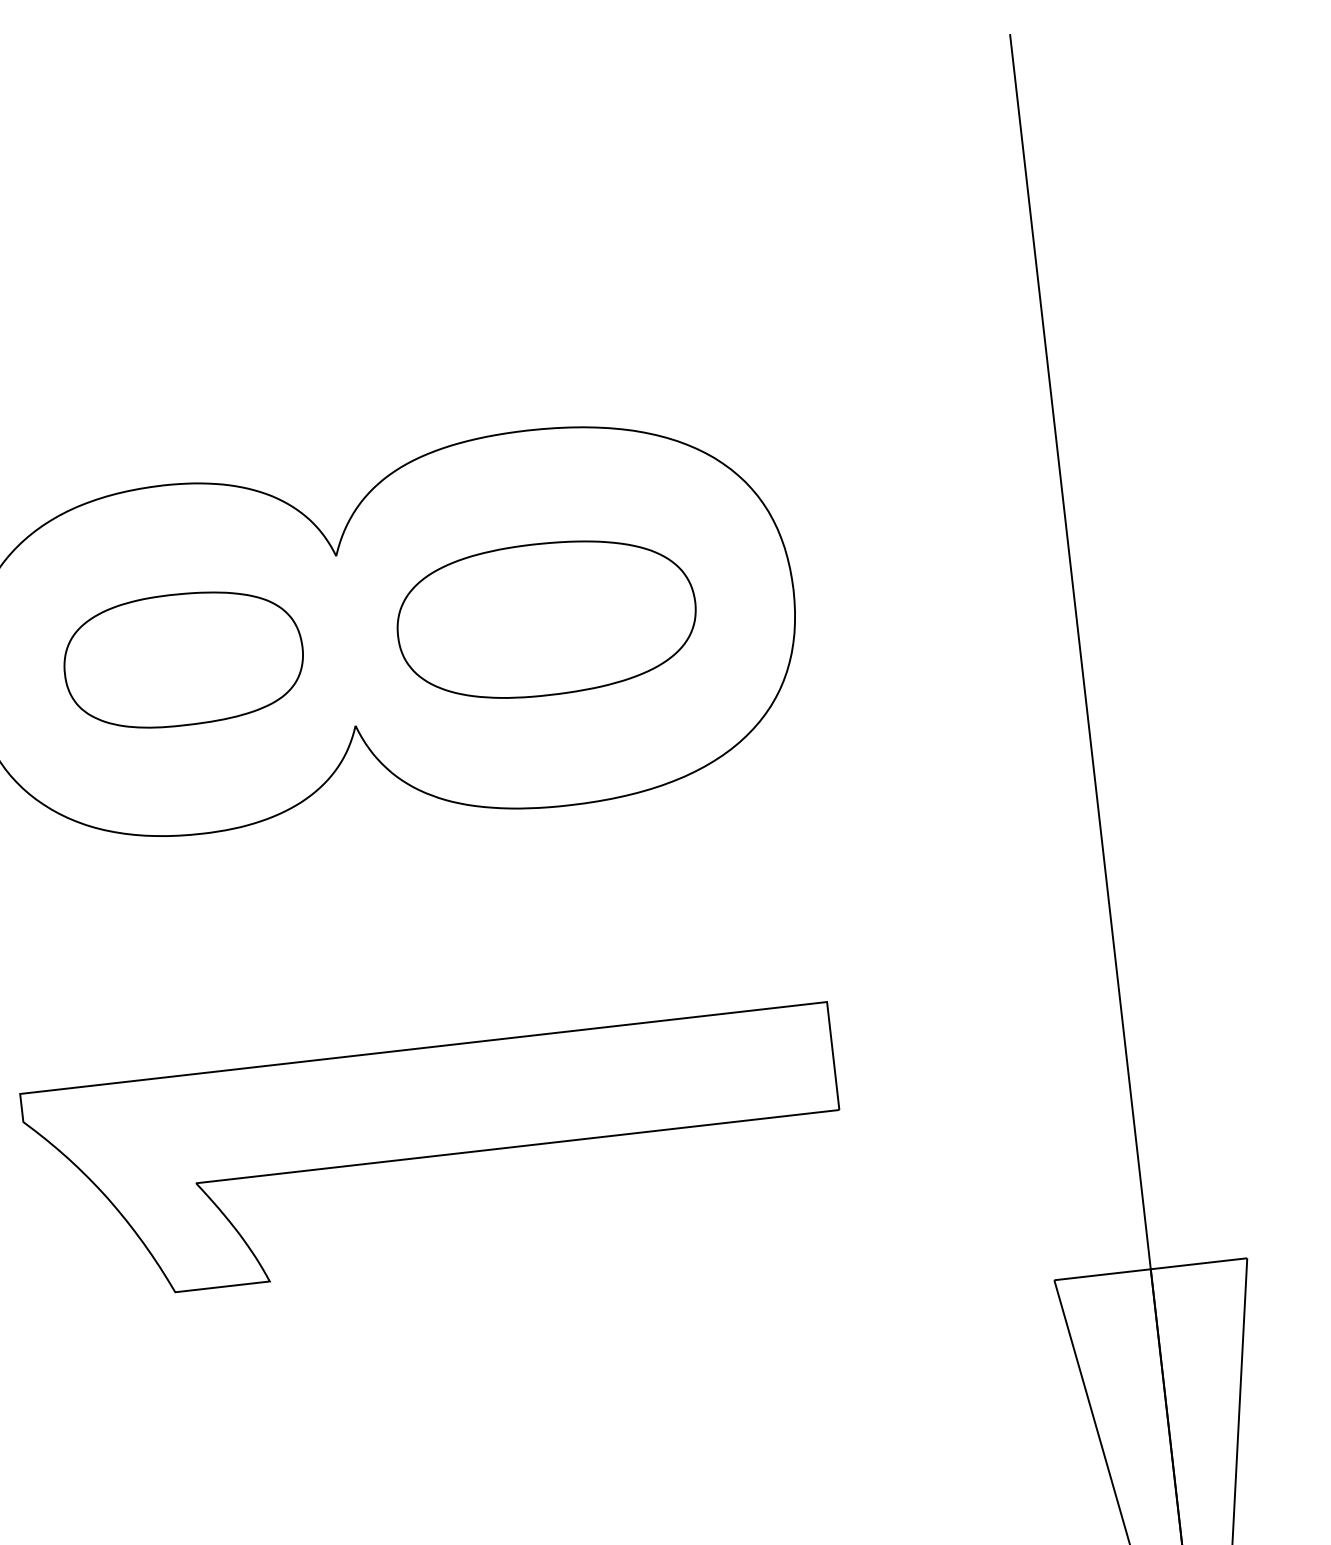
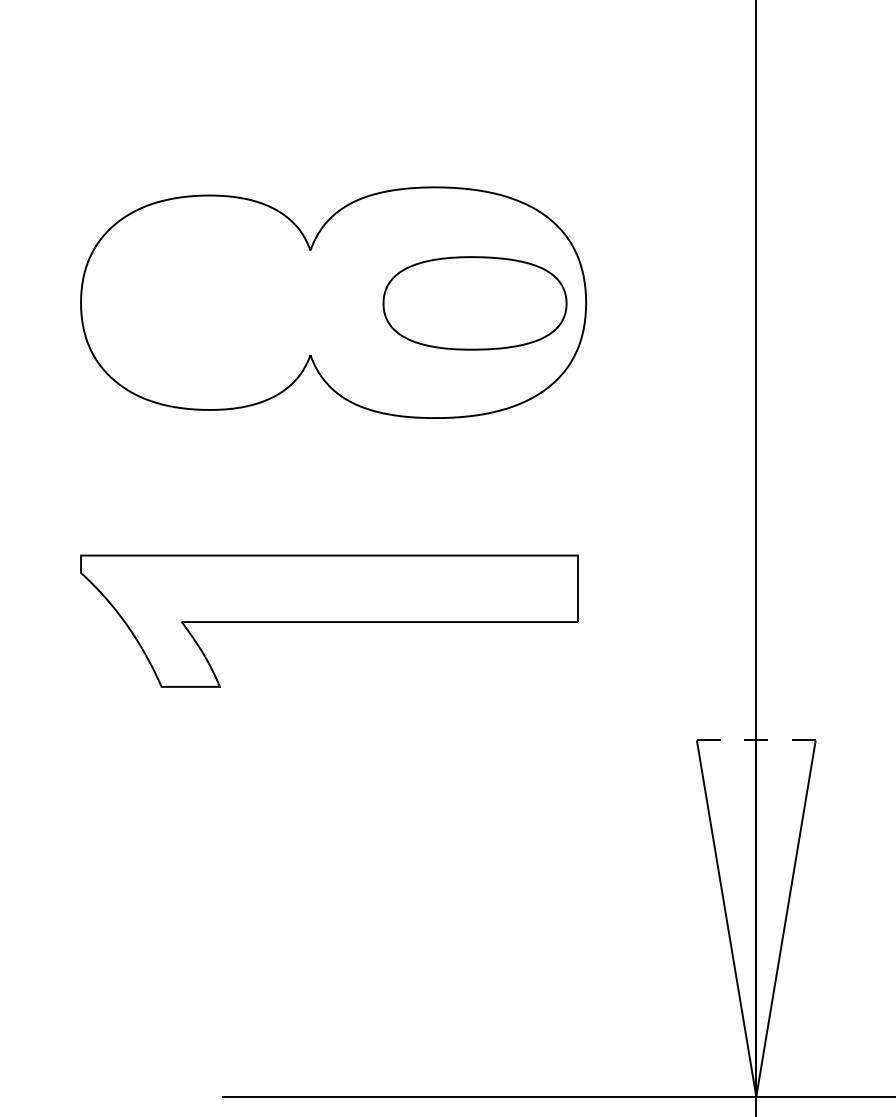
part: (545, 619) -> (474, 303), moved
part: (183, 659) -> (210, 302), removed
line: (1149, 1269) -> (755, 740), solid -> dashed

